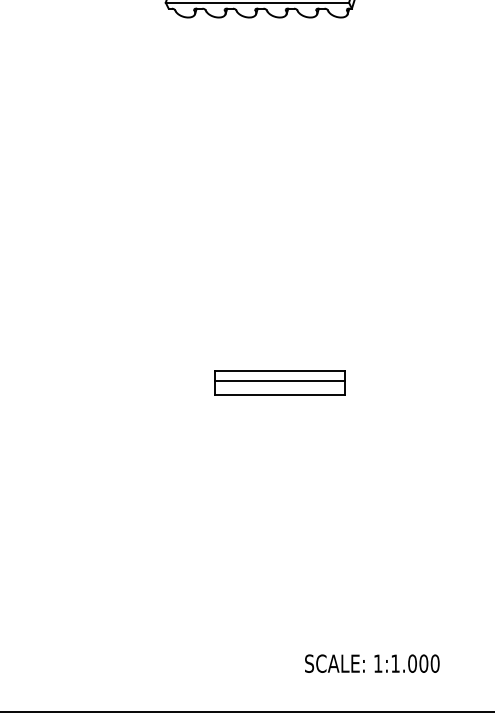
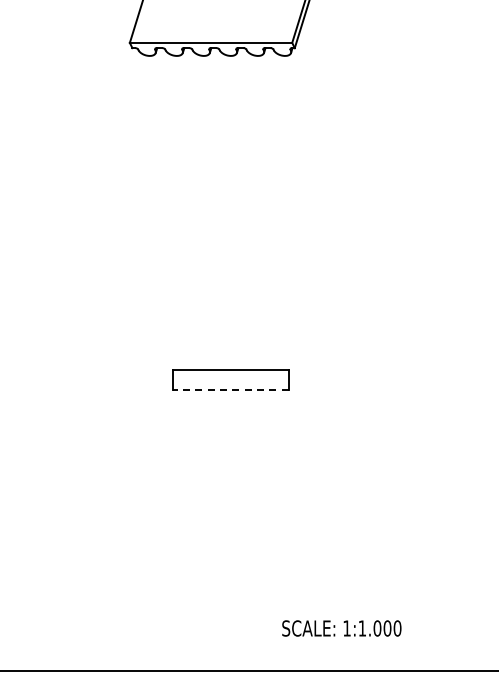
line: (279, 380) -> (230, 377), removed
line: (280, 395) -> (231, 390), solid -> dashed
text: (371, 663) -> (341, 628), moved

